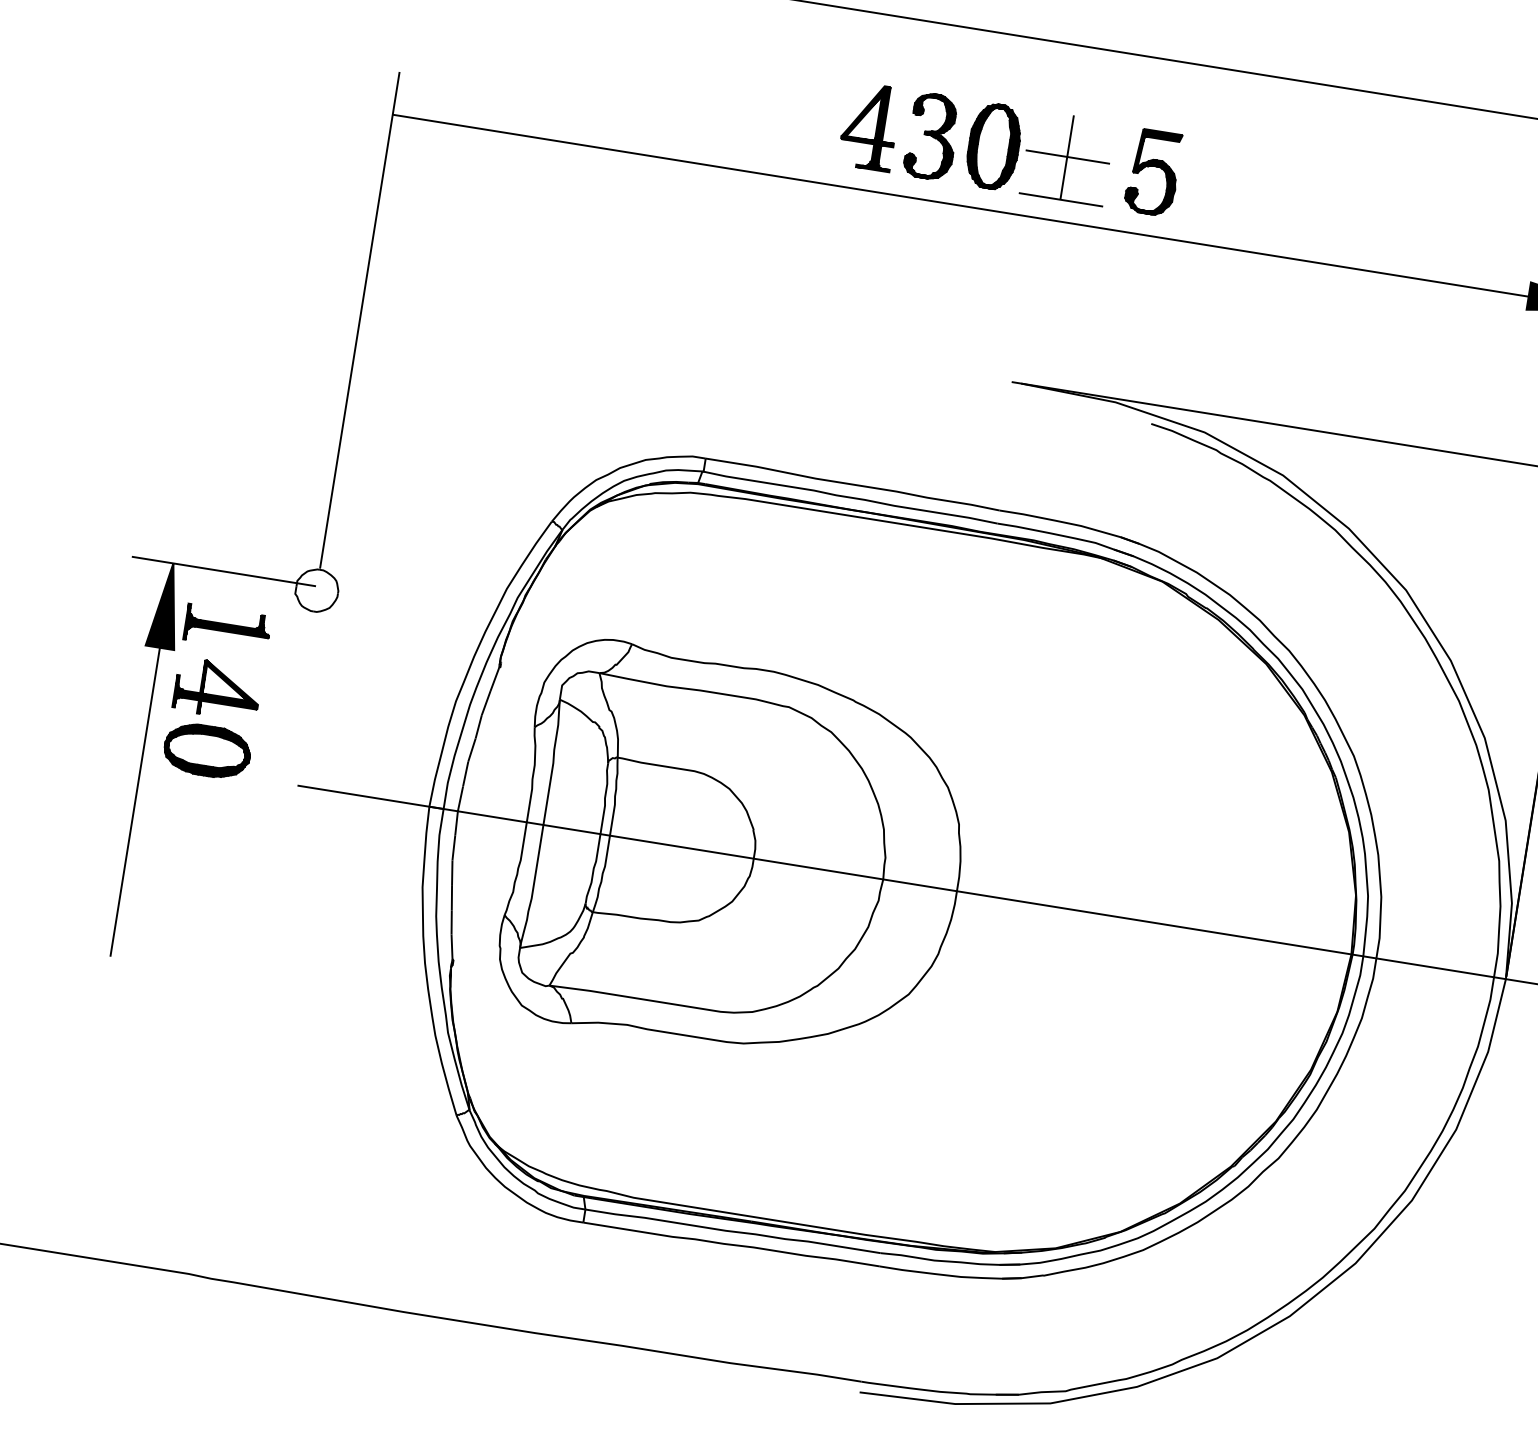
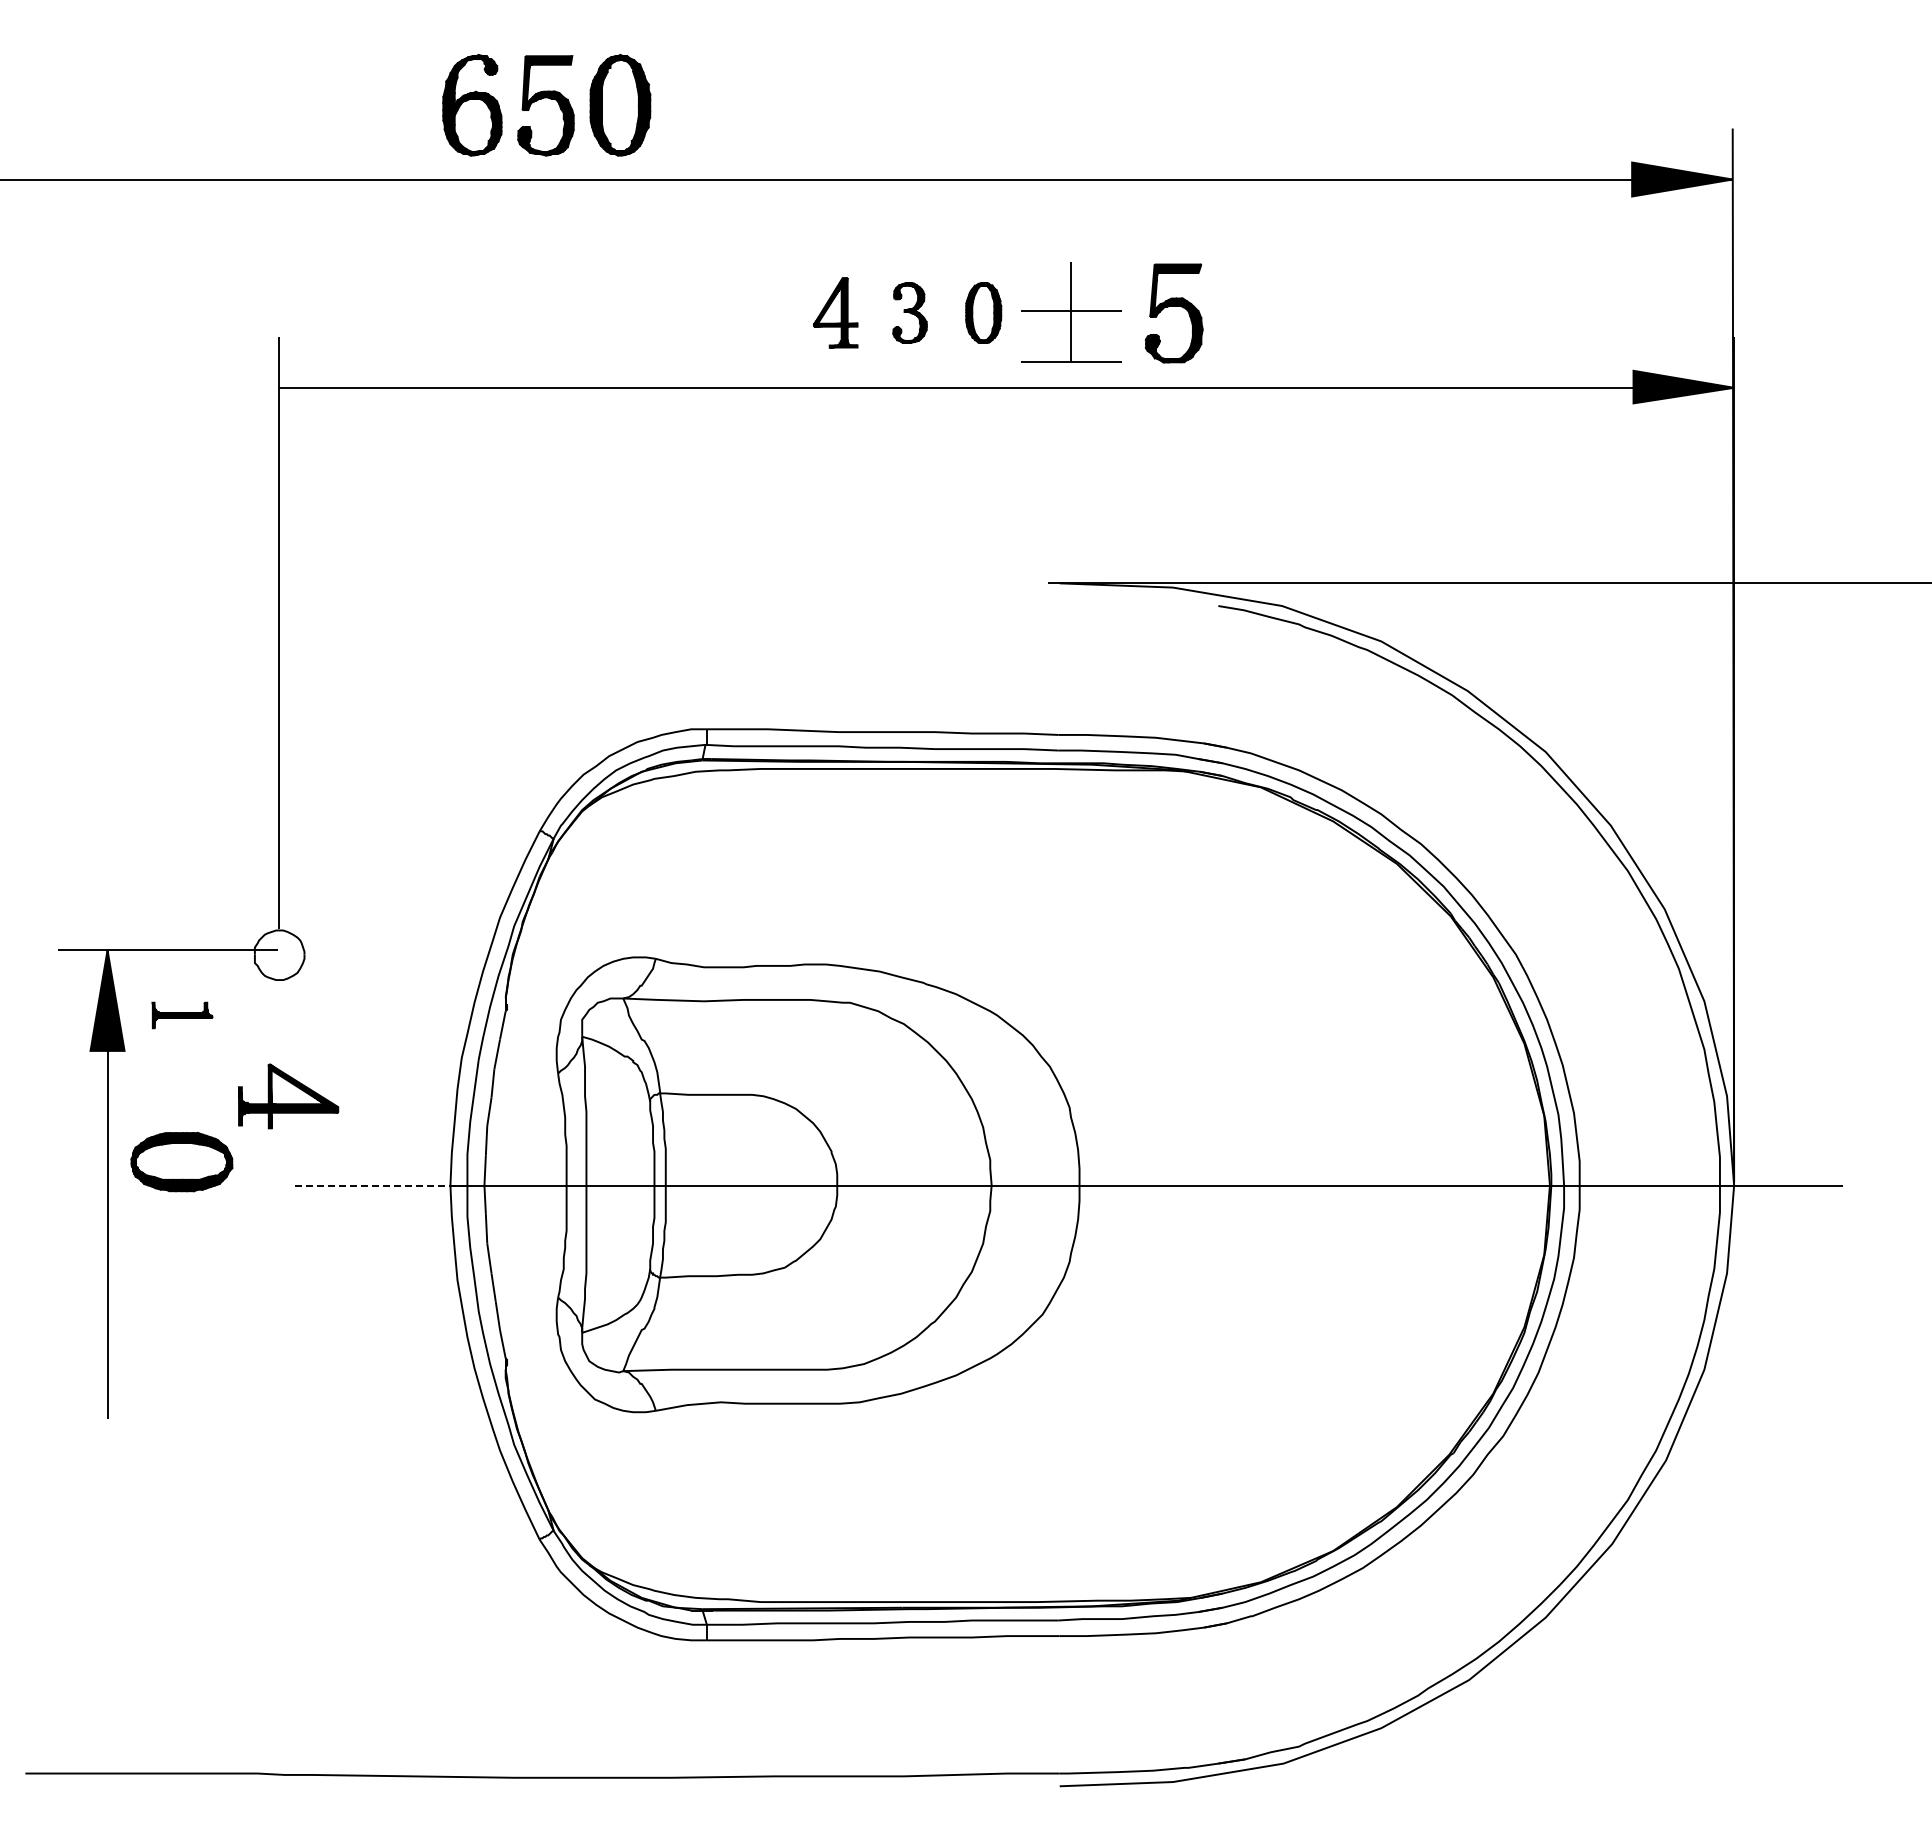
part: (869, 126) -> (835, 312), size x0.7
part: (931, 136) -> (909, 312), size x0.6
part: (993, 146) -> (983, 312), size x0.6
part: (227, 628) -> (182, 1015), size x0.6
part: (217, 689) -> (288, 1096), moved
line: (369, 797) -> (379, 1185), solid -> dashed

